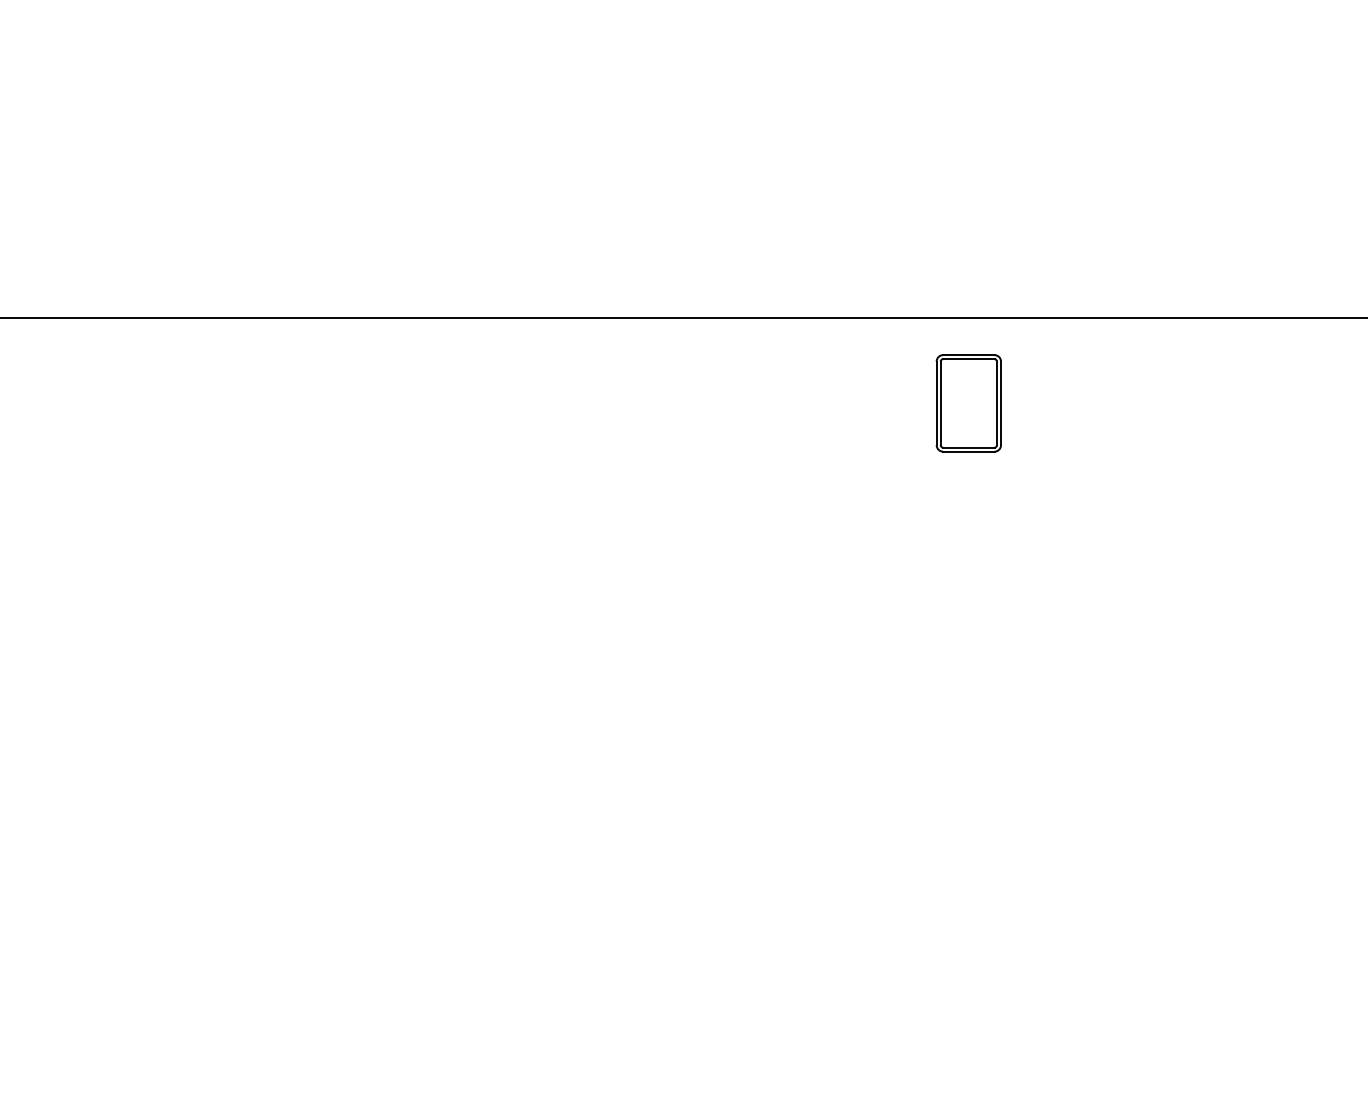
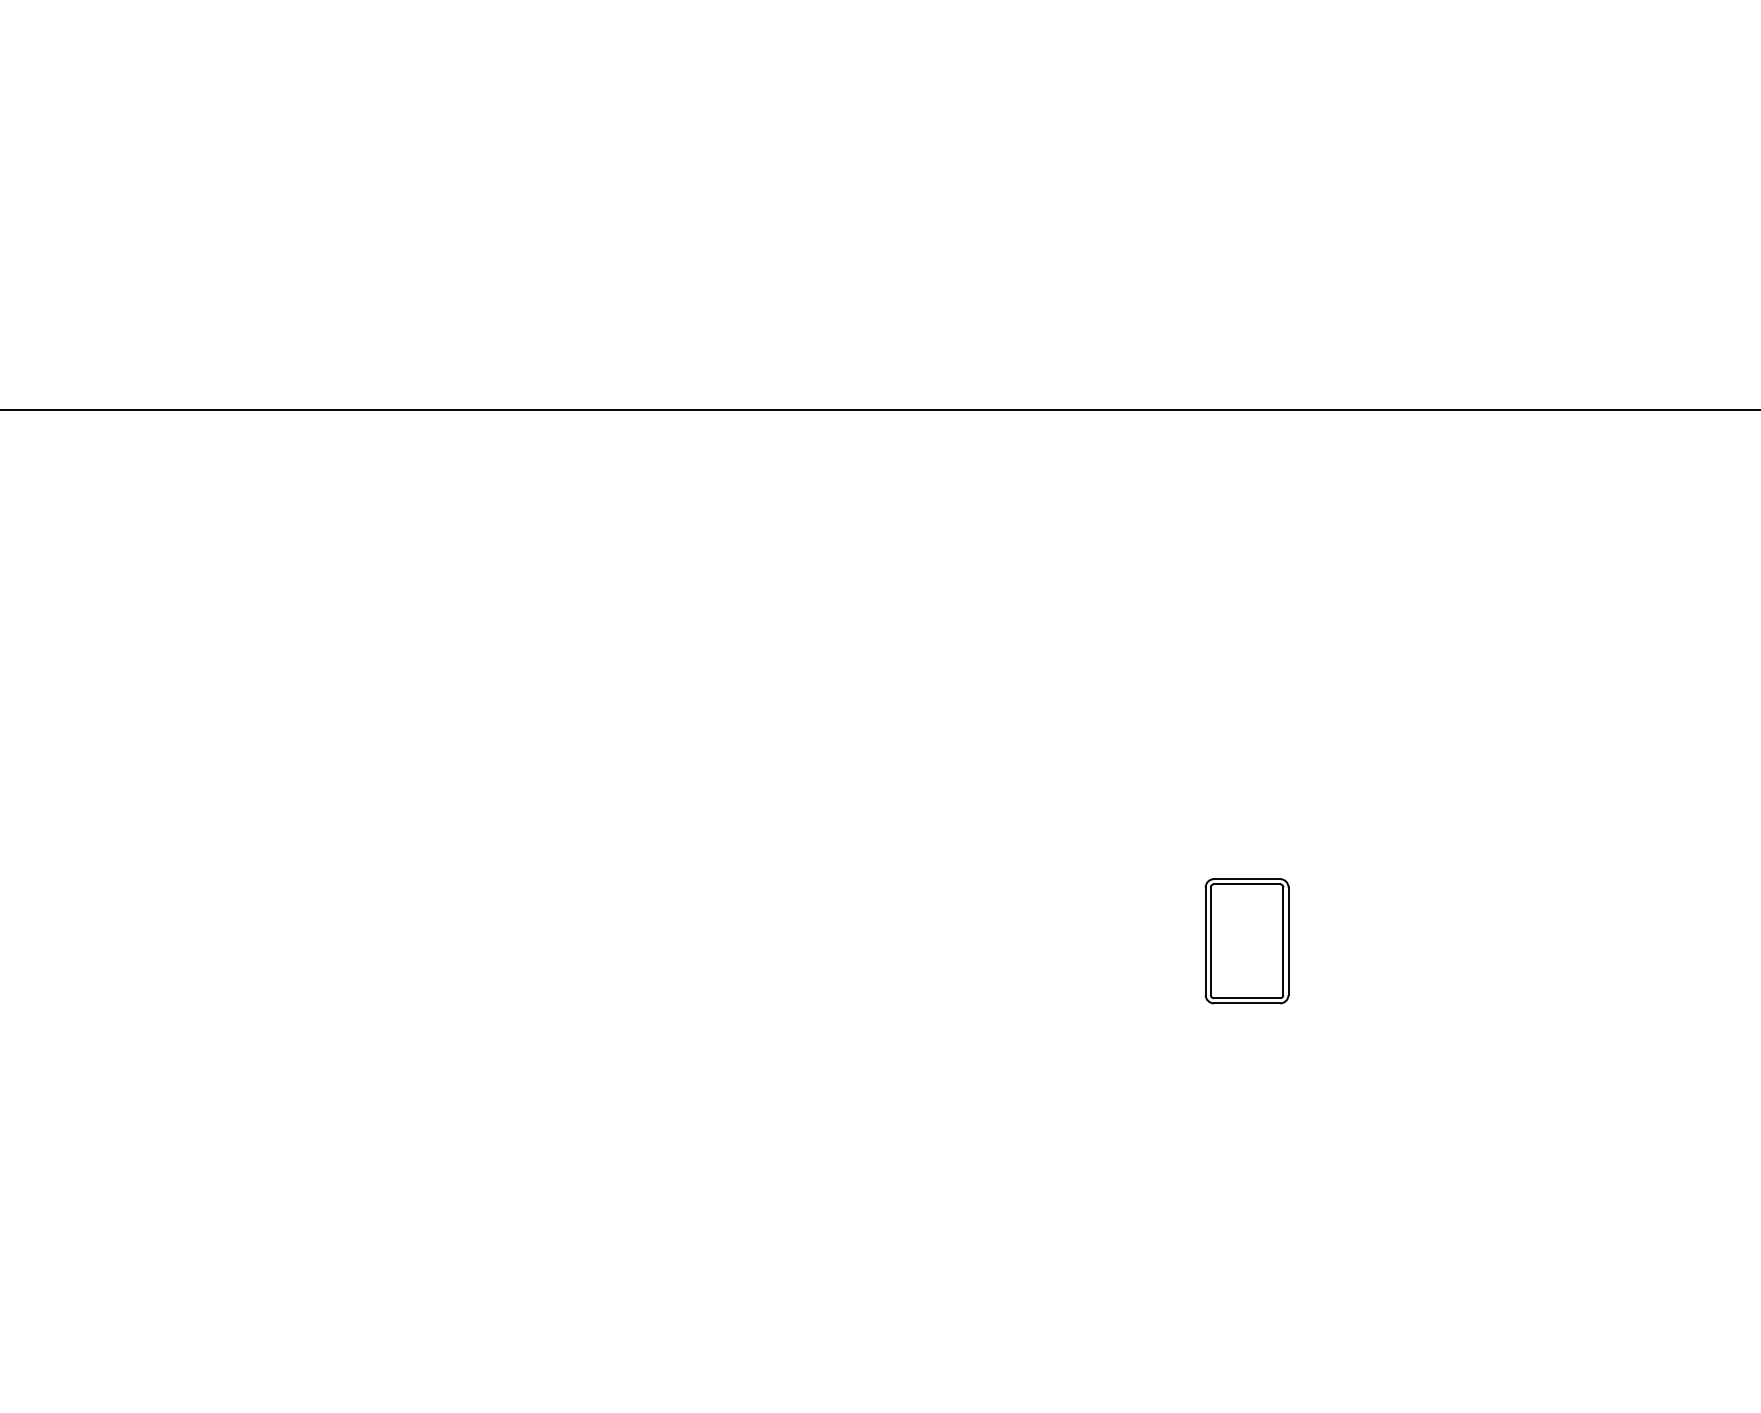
part: (968, 403) -> (1246, 941), moved

